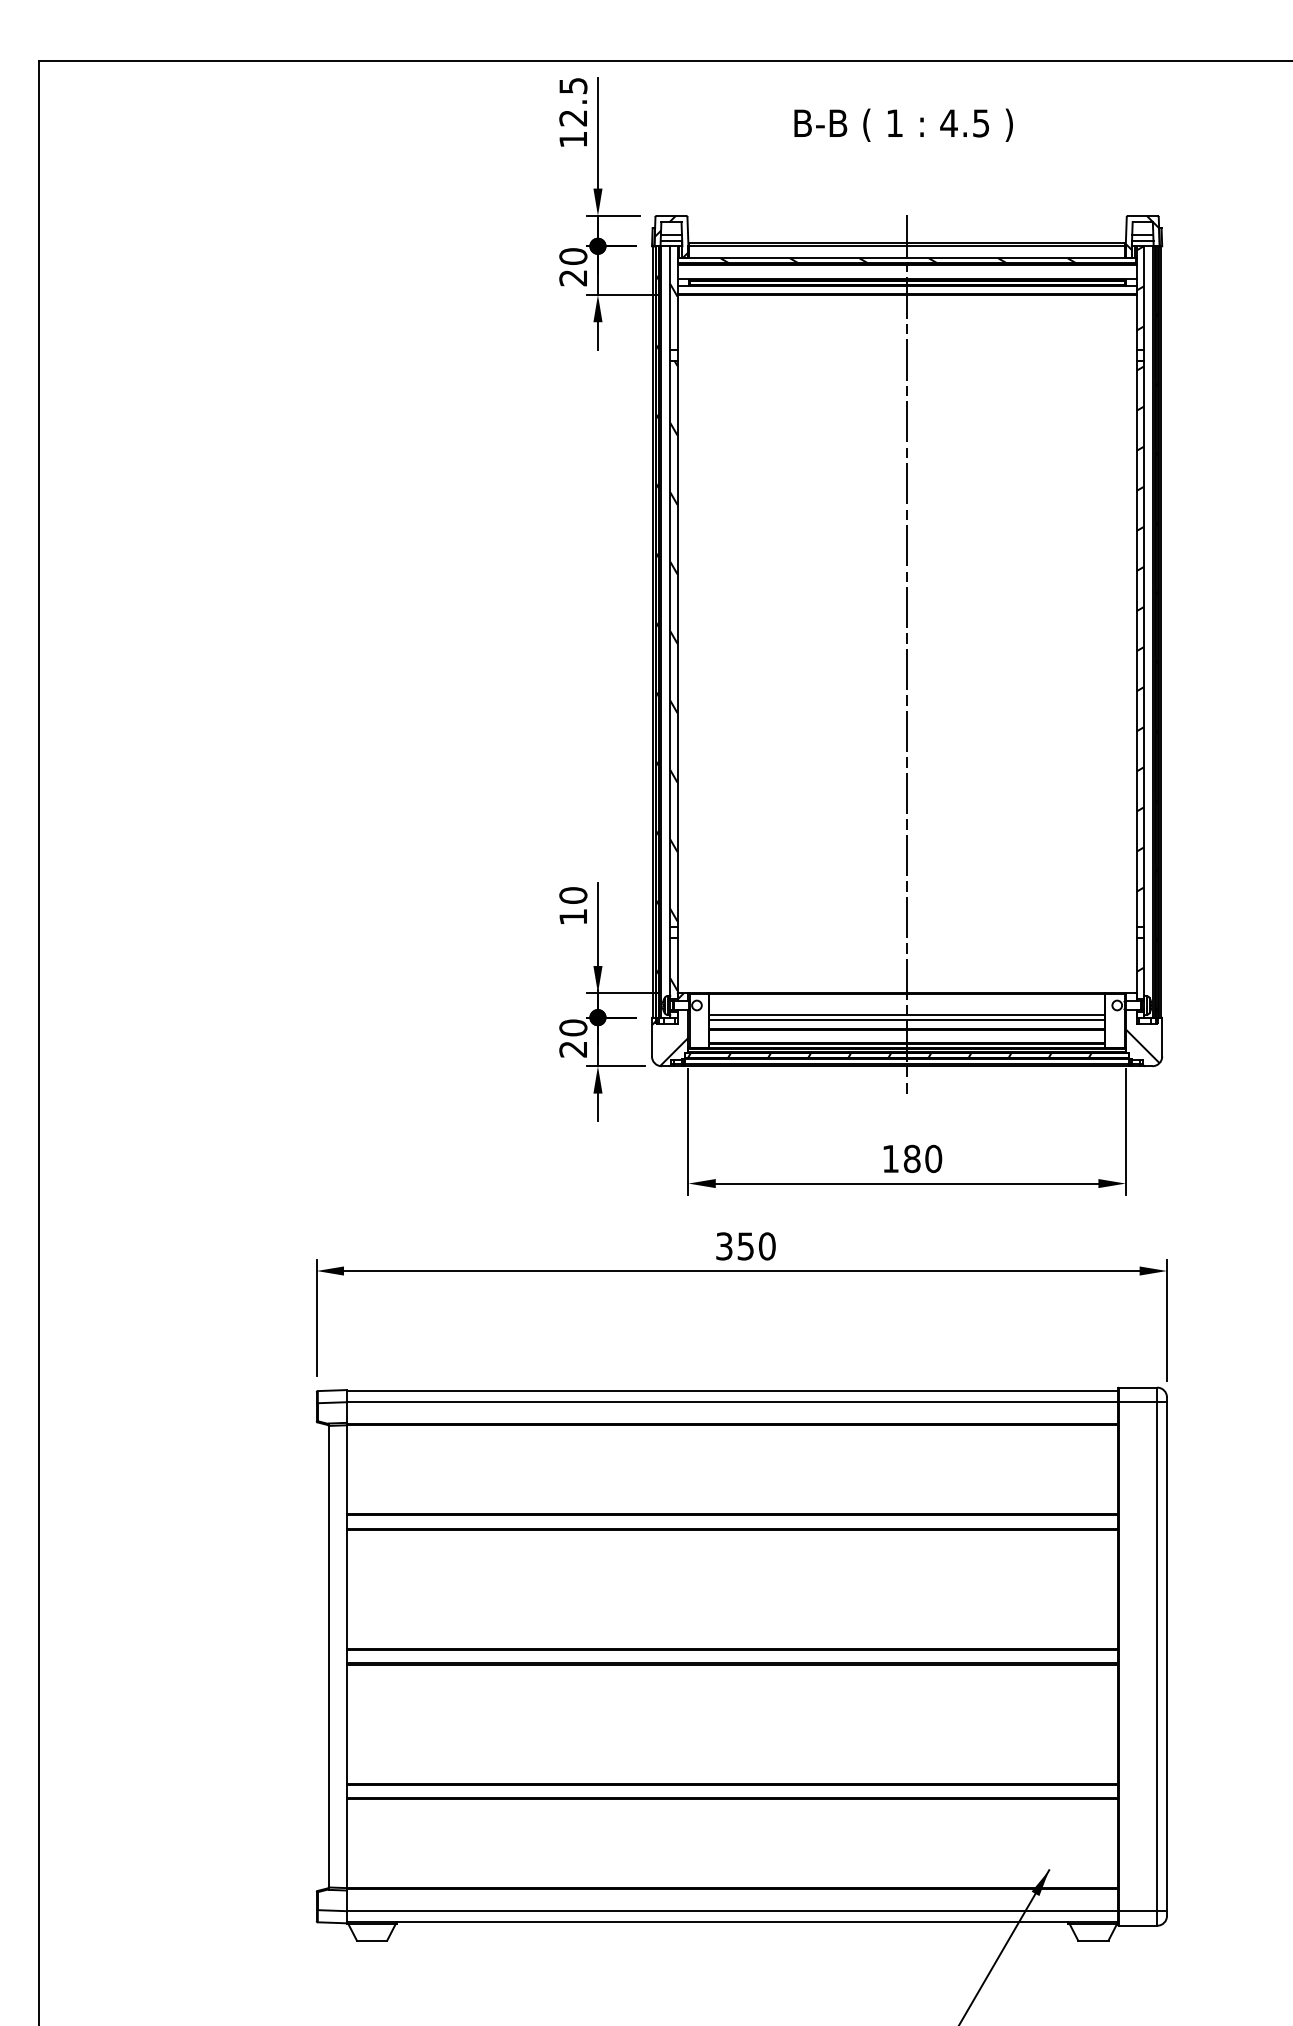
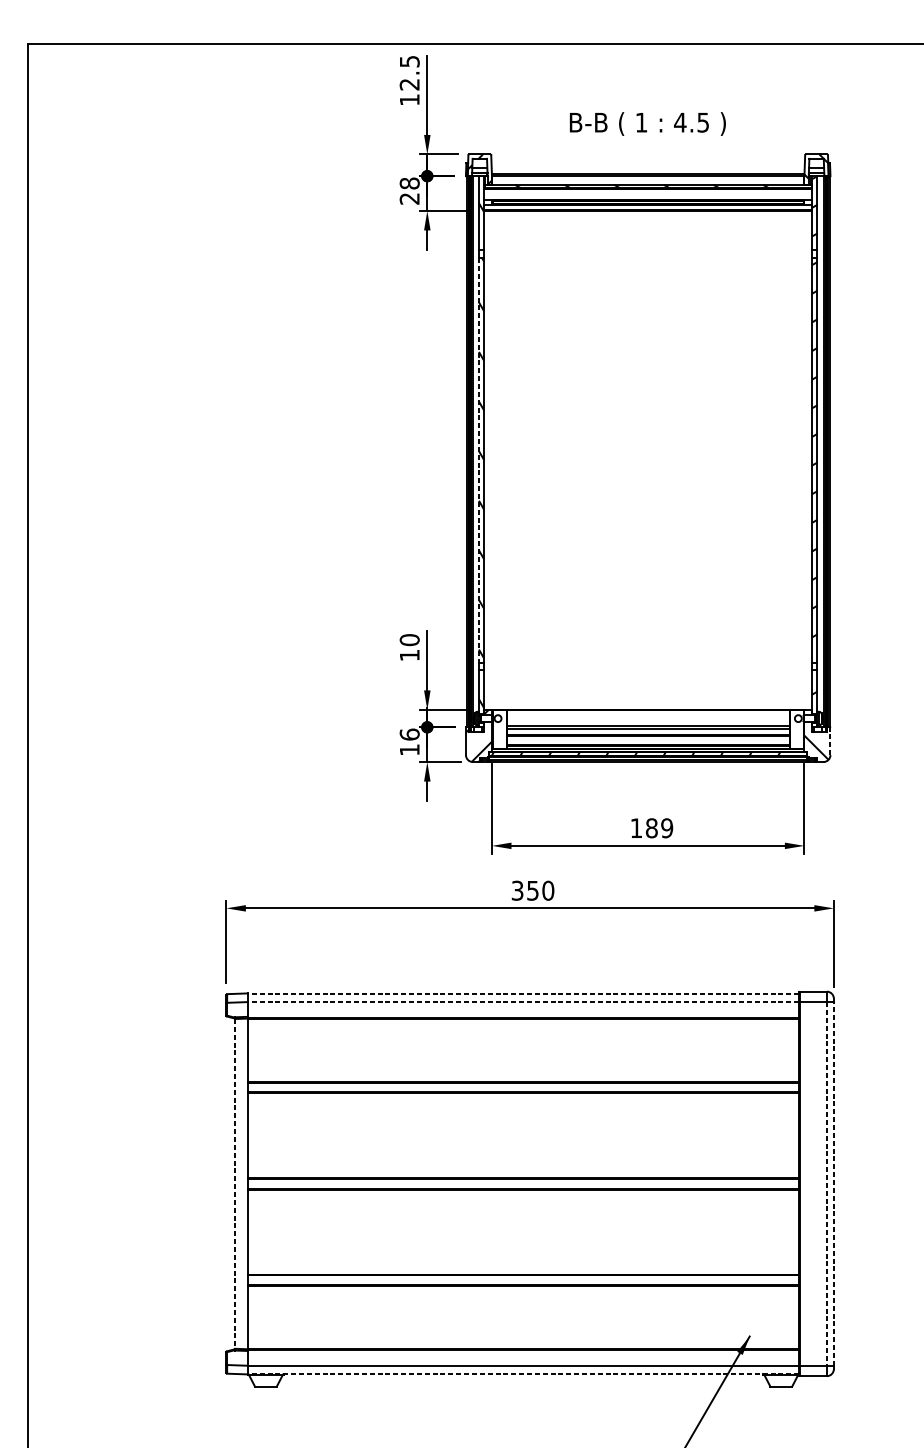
text: (903, 124) -> (647, 123), moved
text: (573, 256) -> (409, 183), 20 -> 28
line: (670, 644) -> (479, 460), solid -> dashed
line: (907, 654) -> (648, 467), removed
line: (1162, 1036) -> (830, 740), solid -> dashed
text: (573, 1038) -> (409, 742), 20 -> 16
text: (933, 1159) -> (667, 828), 180 -> 189
line: (732, 1391) -> (523, 994), solid -> dashed
line: (732, 1402) -> (523, 1002), solid -> dashed
line: (328, 1656) -> (234, 1183), solid -> dashed
line: (1166, 1656) -> (833, 1183), solid -> dashed
line: (1157, 1657) -> (827, 1184), solid -> dashed
line: (732, 1922) -> (523, 1373), solid -> dashed

